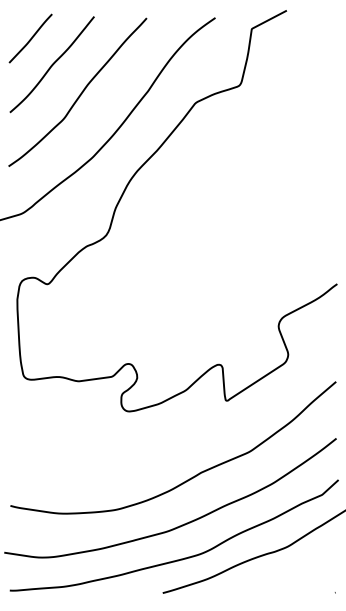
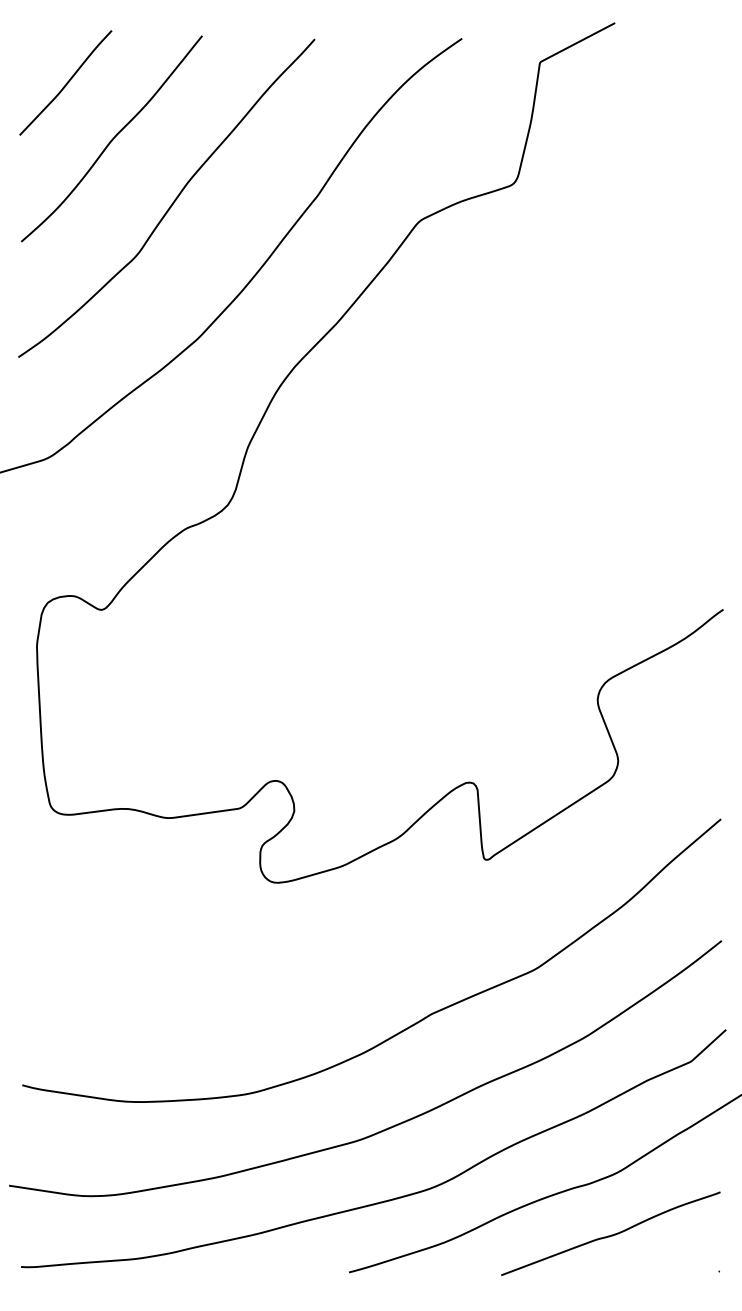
curve: (284, 575) -> (610, 1234), added

